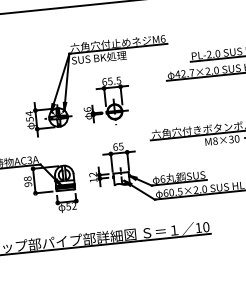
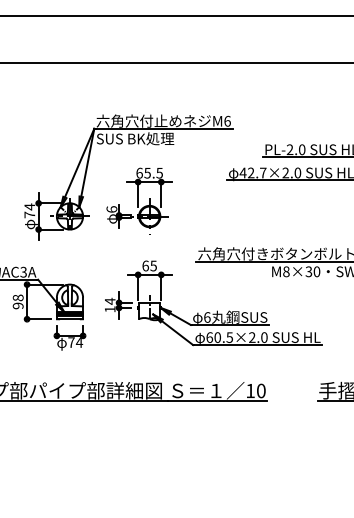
text: (29, 119) -> (29, 214), 54 -> 74
text: (92, 174) -> (109, 300), 12 -> 14
text: (71, 206) -> (75, 342), 52 -> 74

